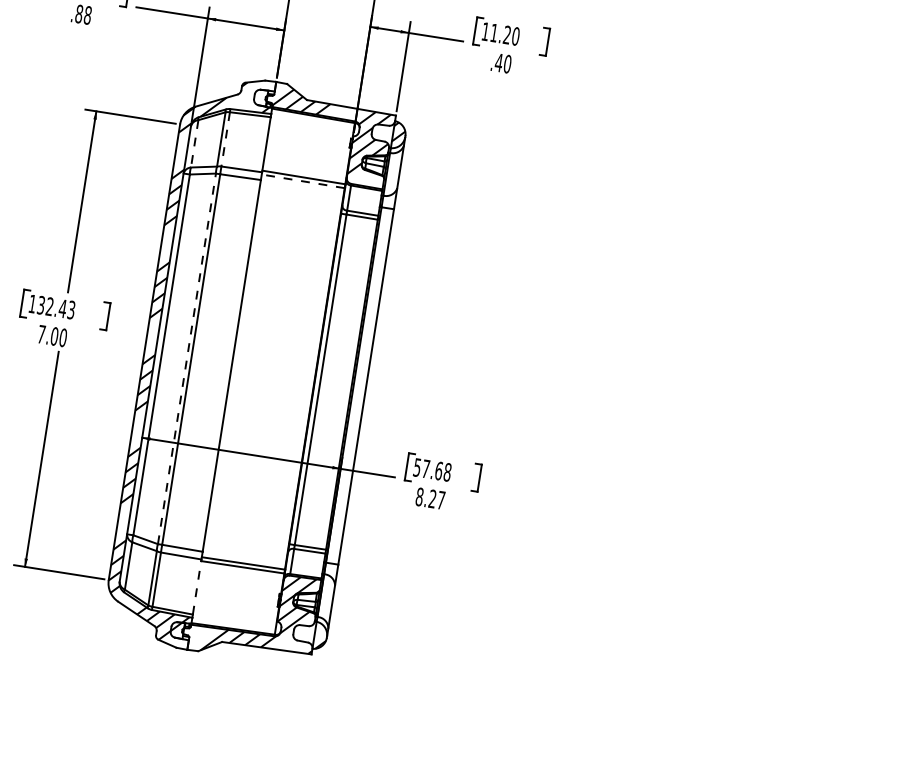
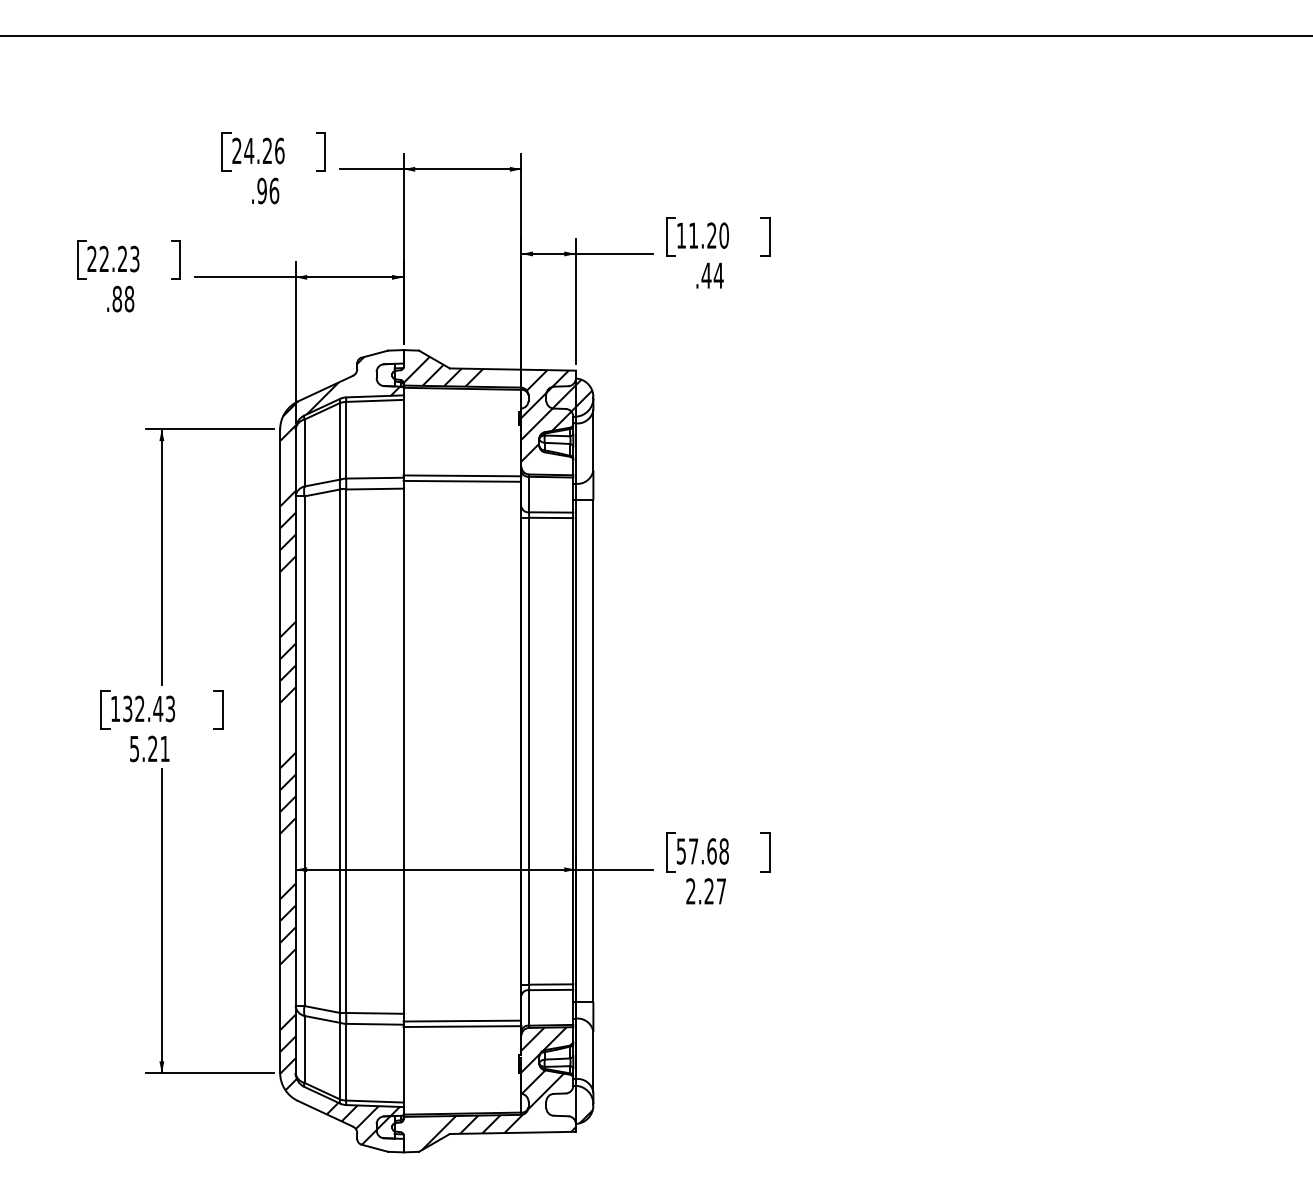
text: (507, 64) -> (718, 275), .40 -> .44
hatch: (381, 133) -> (560, 398), added
line: (225, 139) -> (346, 440), dashed -> solid
line: (194, 144) -> (304, 453), dashed -> solid
line: (303, 181) -> (462, 481), dashed -> solid
text: (52, 335) -> (149, 748), 7.00 -> 5.21
line: (187, 359) -> (340, 751), dashed -> solid
text: (419, 496) -> (690, 891), 8.27 -> 2.27
line: (197, 586) -> (403, 1063), dashed -> solid

